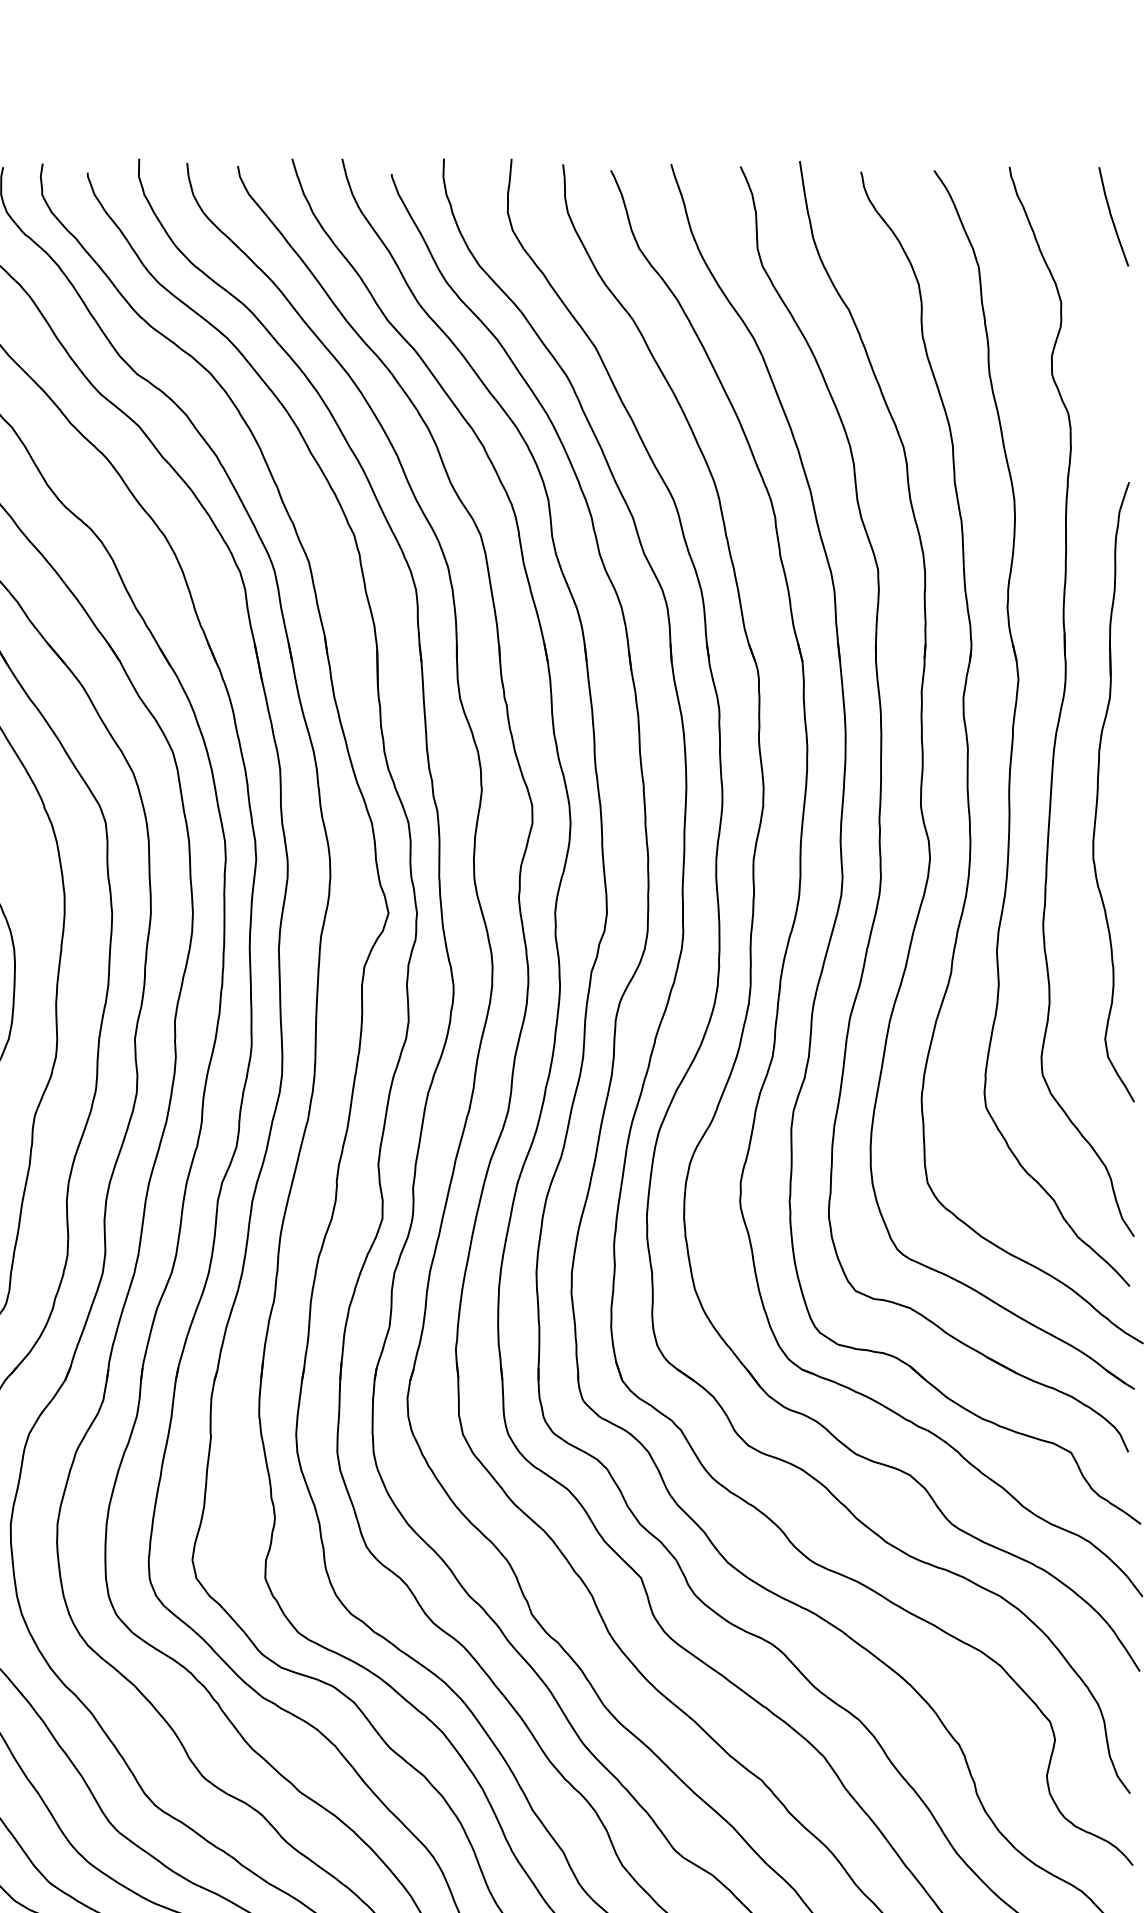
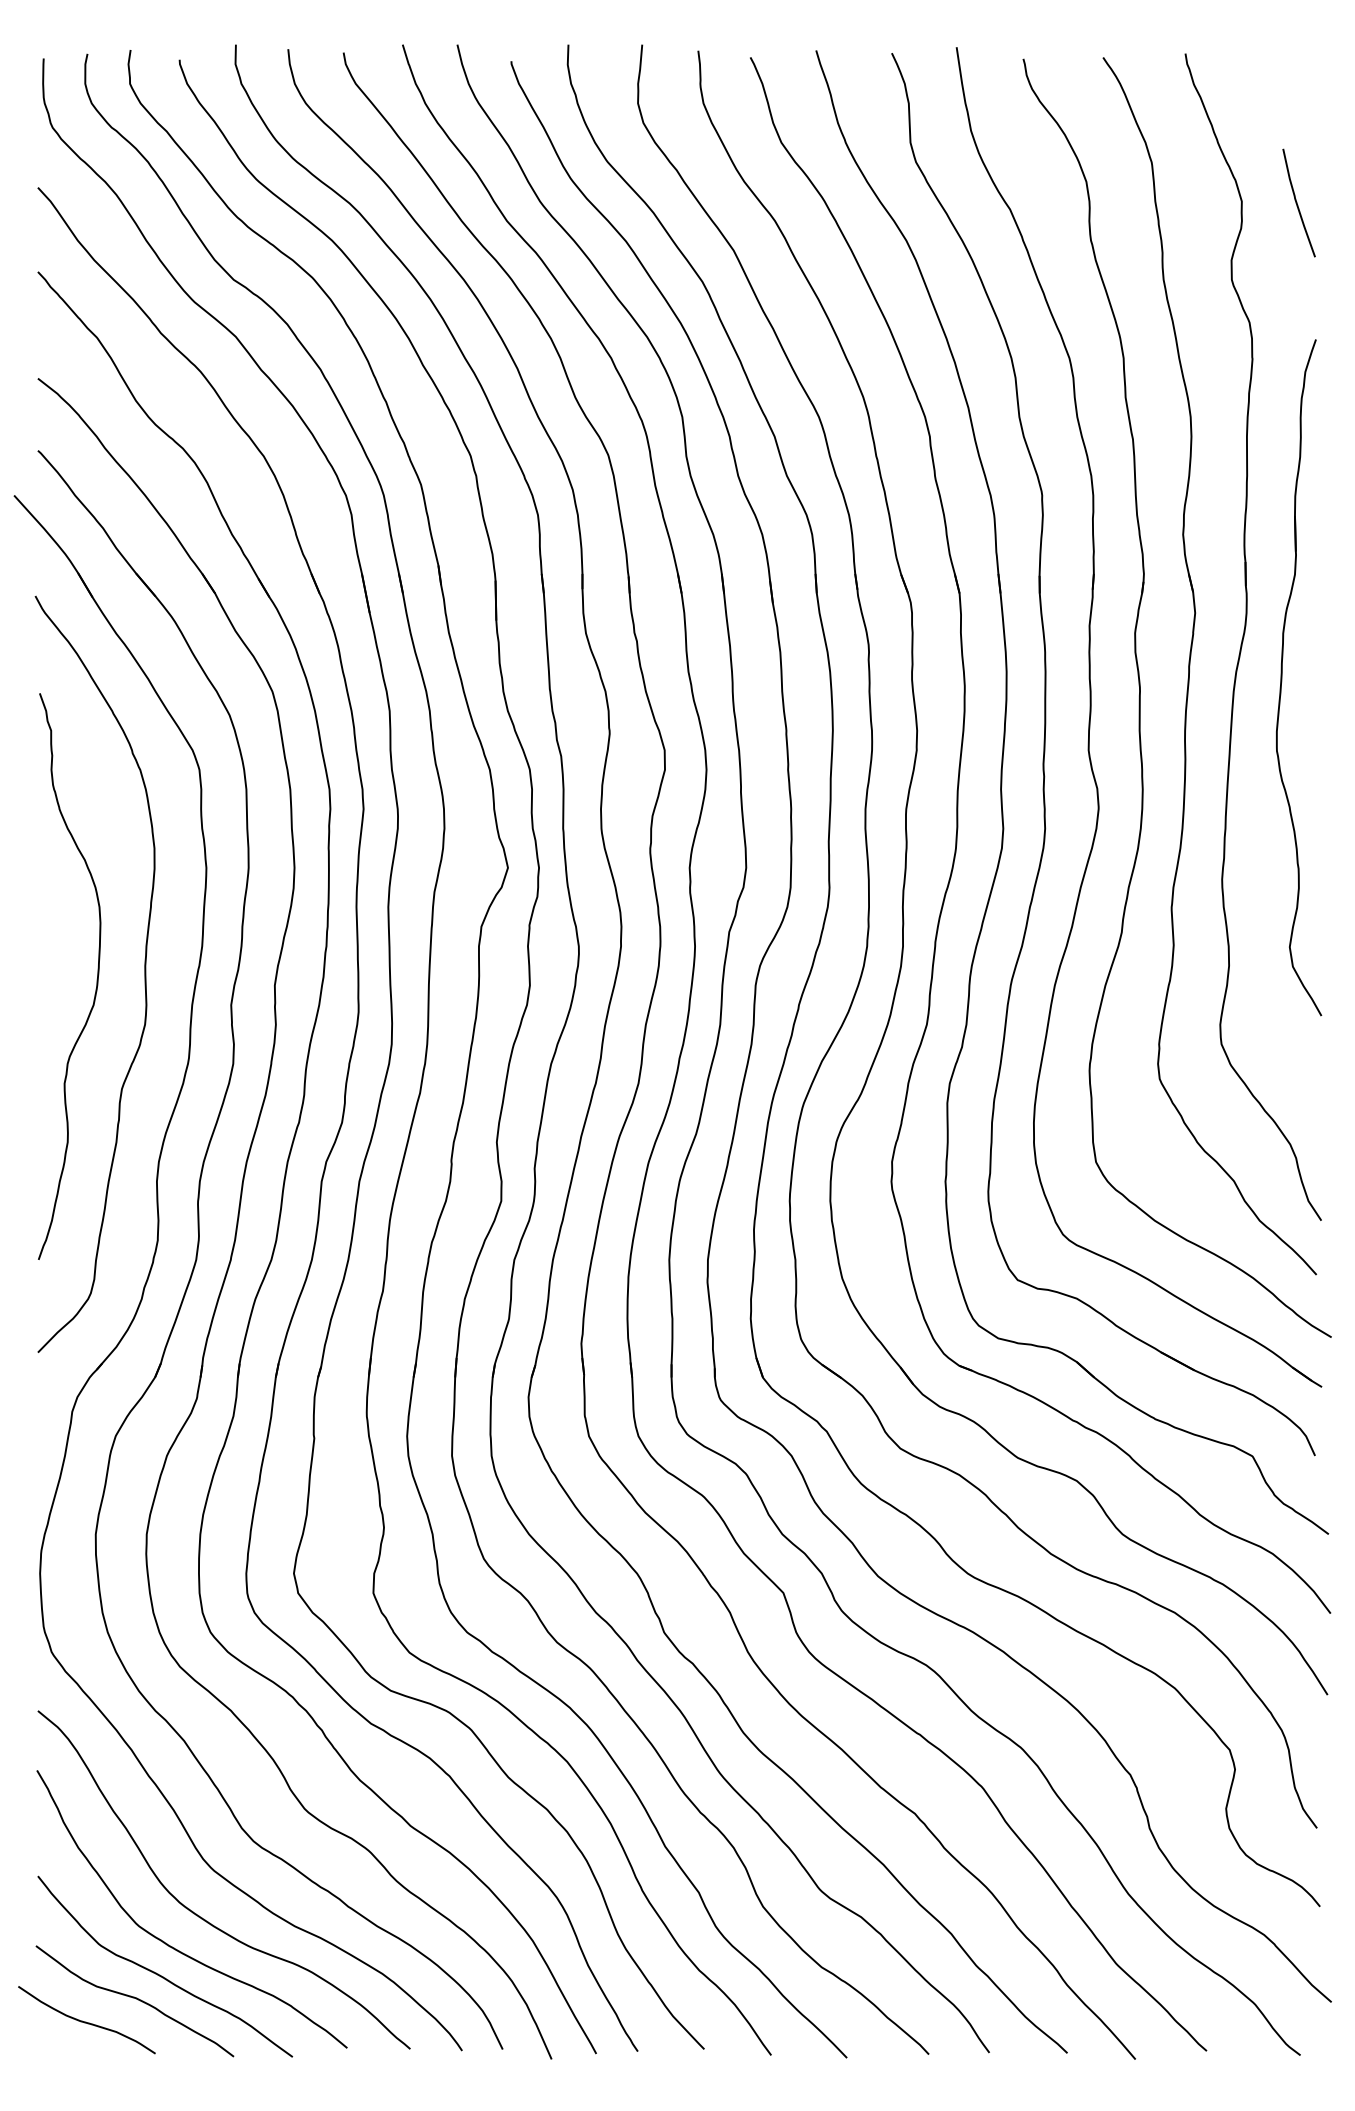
curve: (1112, 216) -> (1297, 202), moved
part: (1098, 791) -> (1282, 677), moved

